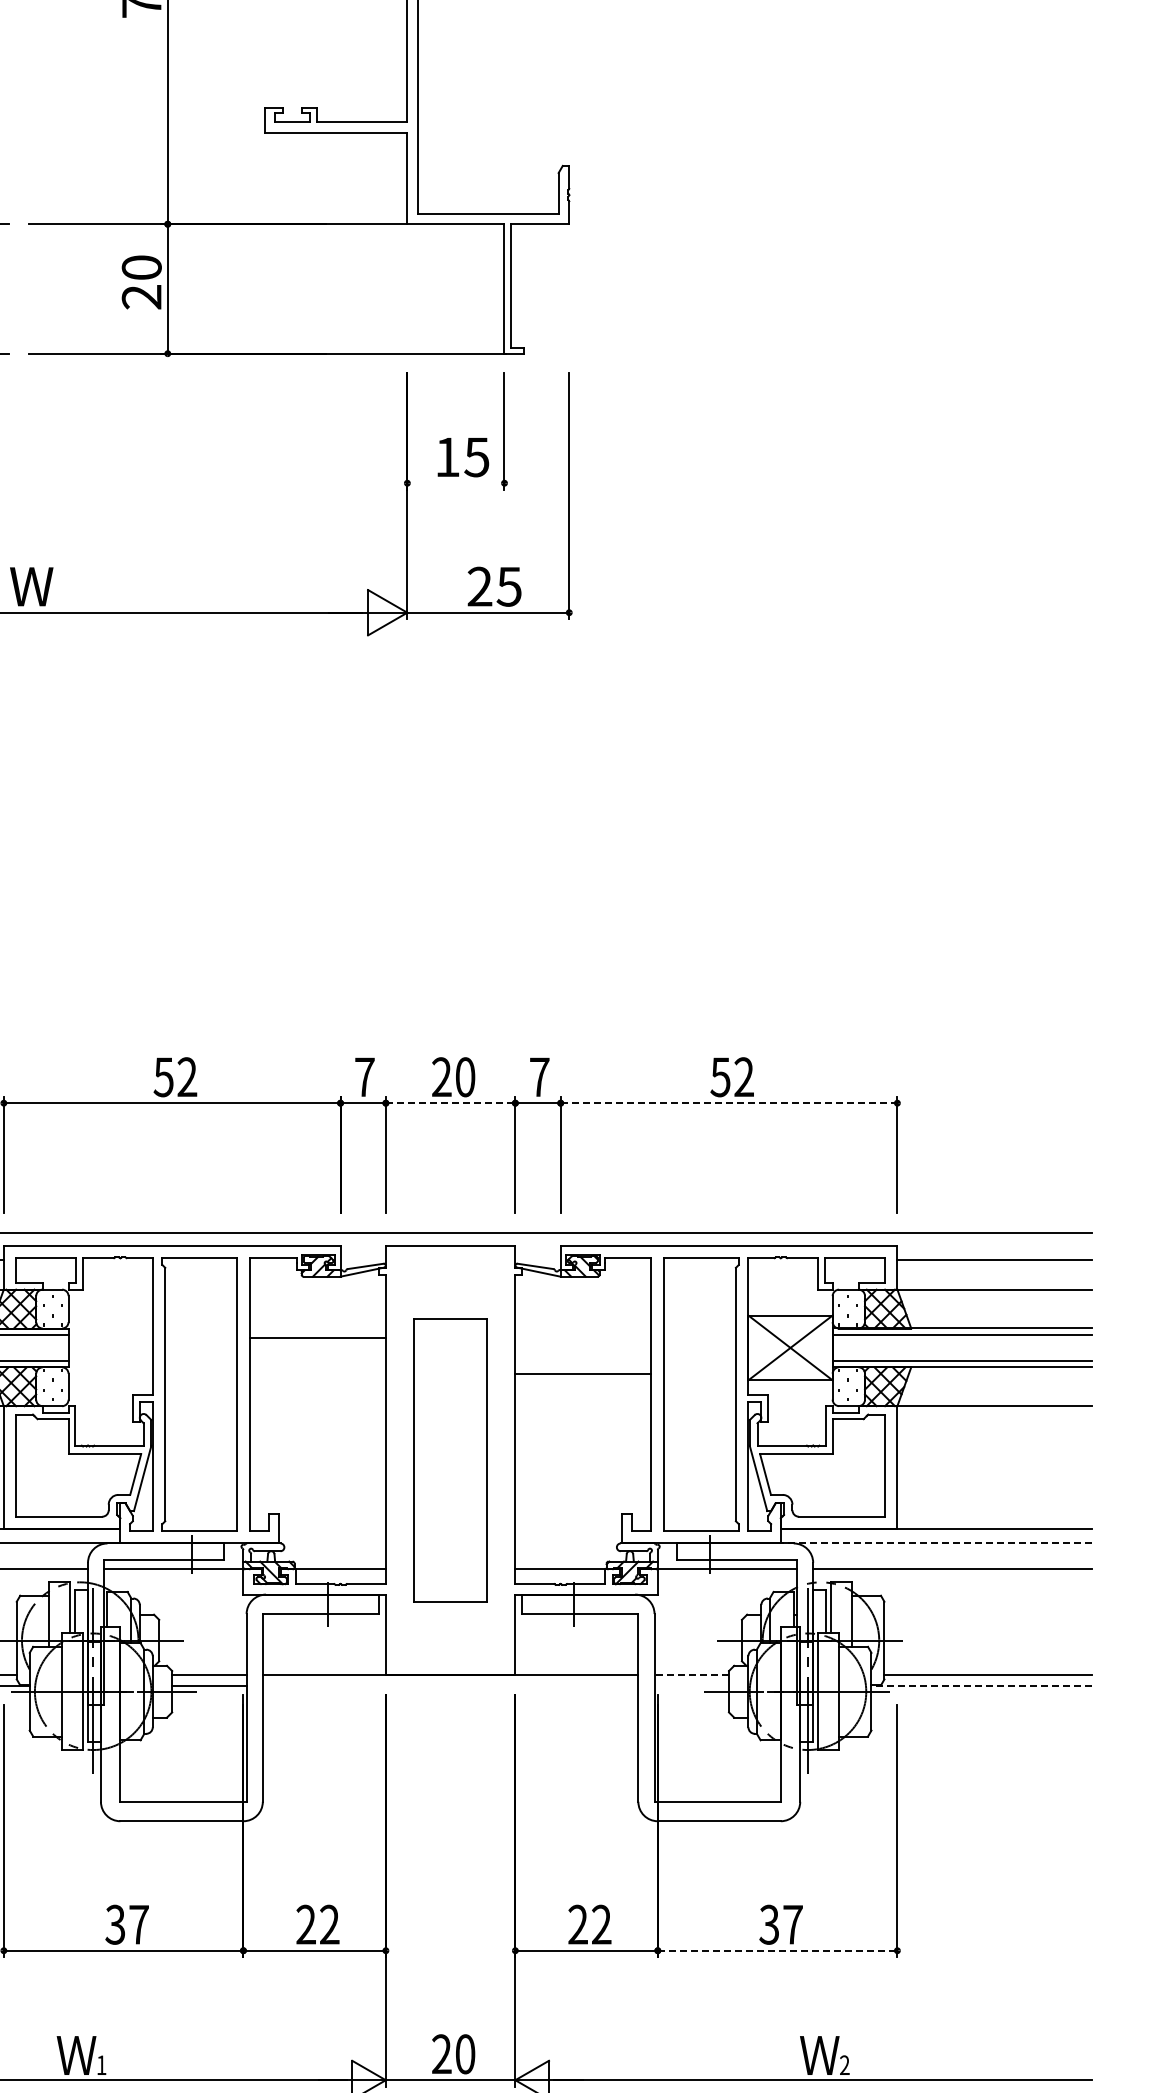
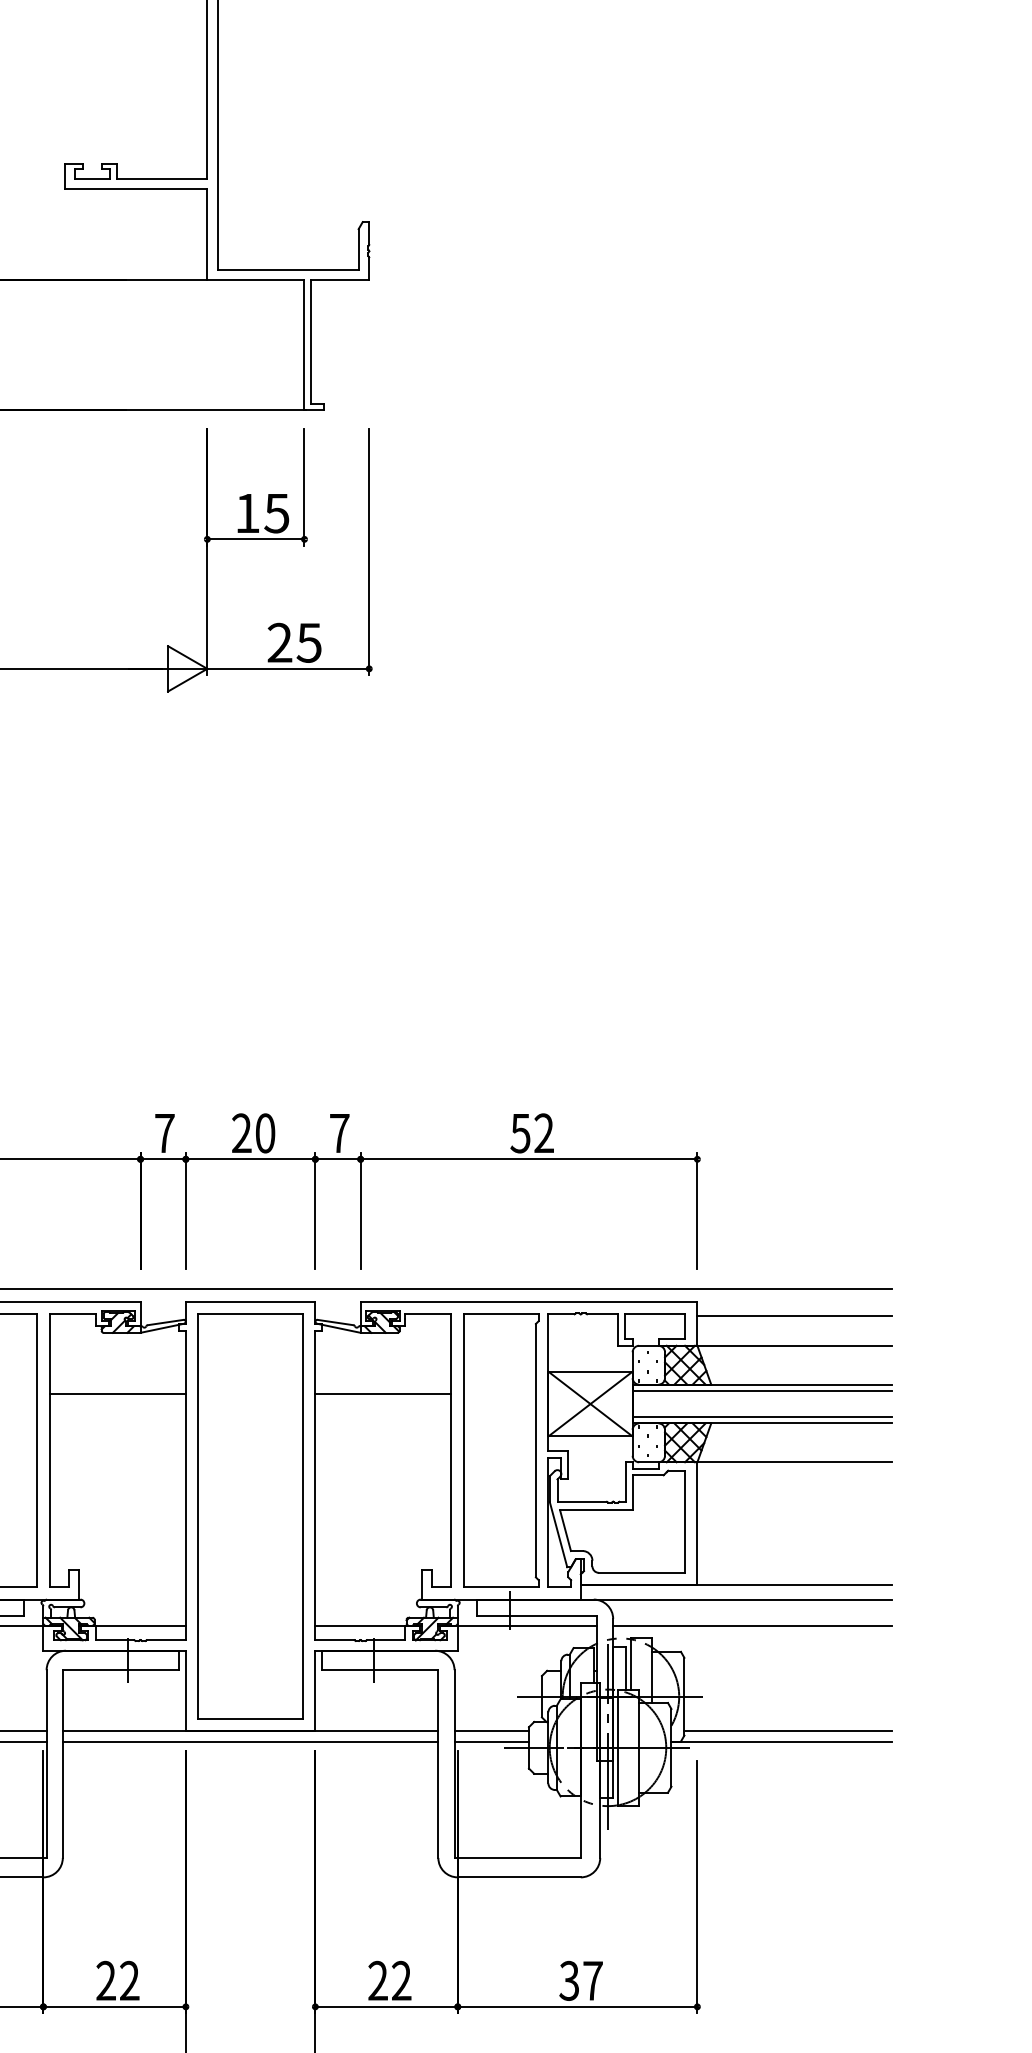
line: (455, 483) -> (255, 539), added
line: (450, 1103) -> (250, 1159), dashed -> solid
line: (729, 1103) -> (529, 1159), dashed -> solid
line: (583, 1373) -> (383, 1393), moved
part: (450, 1459) -> (250, 1515), size x1.43
line: (934, 1543) -> (734, 1599), dashed -> solid
line: (691, 1675) -> (491, 1731), dashed -> solid
line: (450, 1685) -> (250, 1741), added
line: (691, 1685) -> (491, 1741), added
line: (981, 1685) -> (781, 1741), dashed -> solid
line: (777, 1950) -> (577, 2006), dashed -> solid

